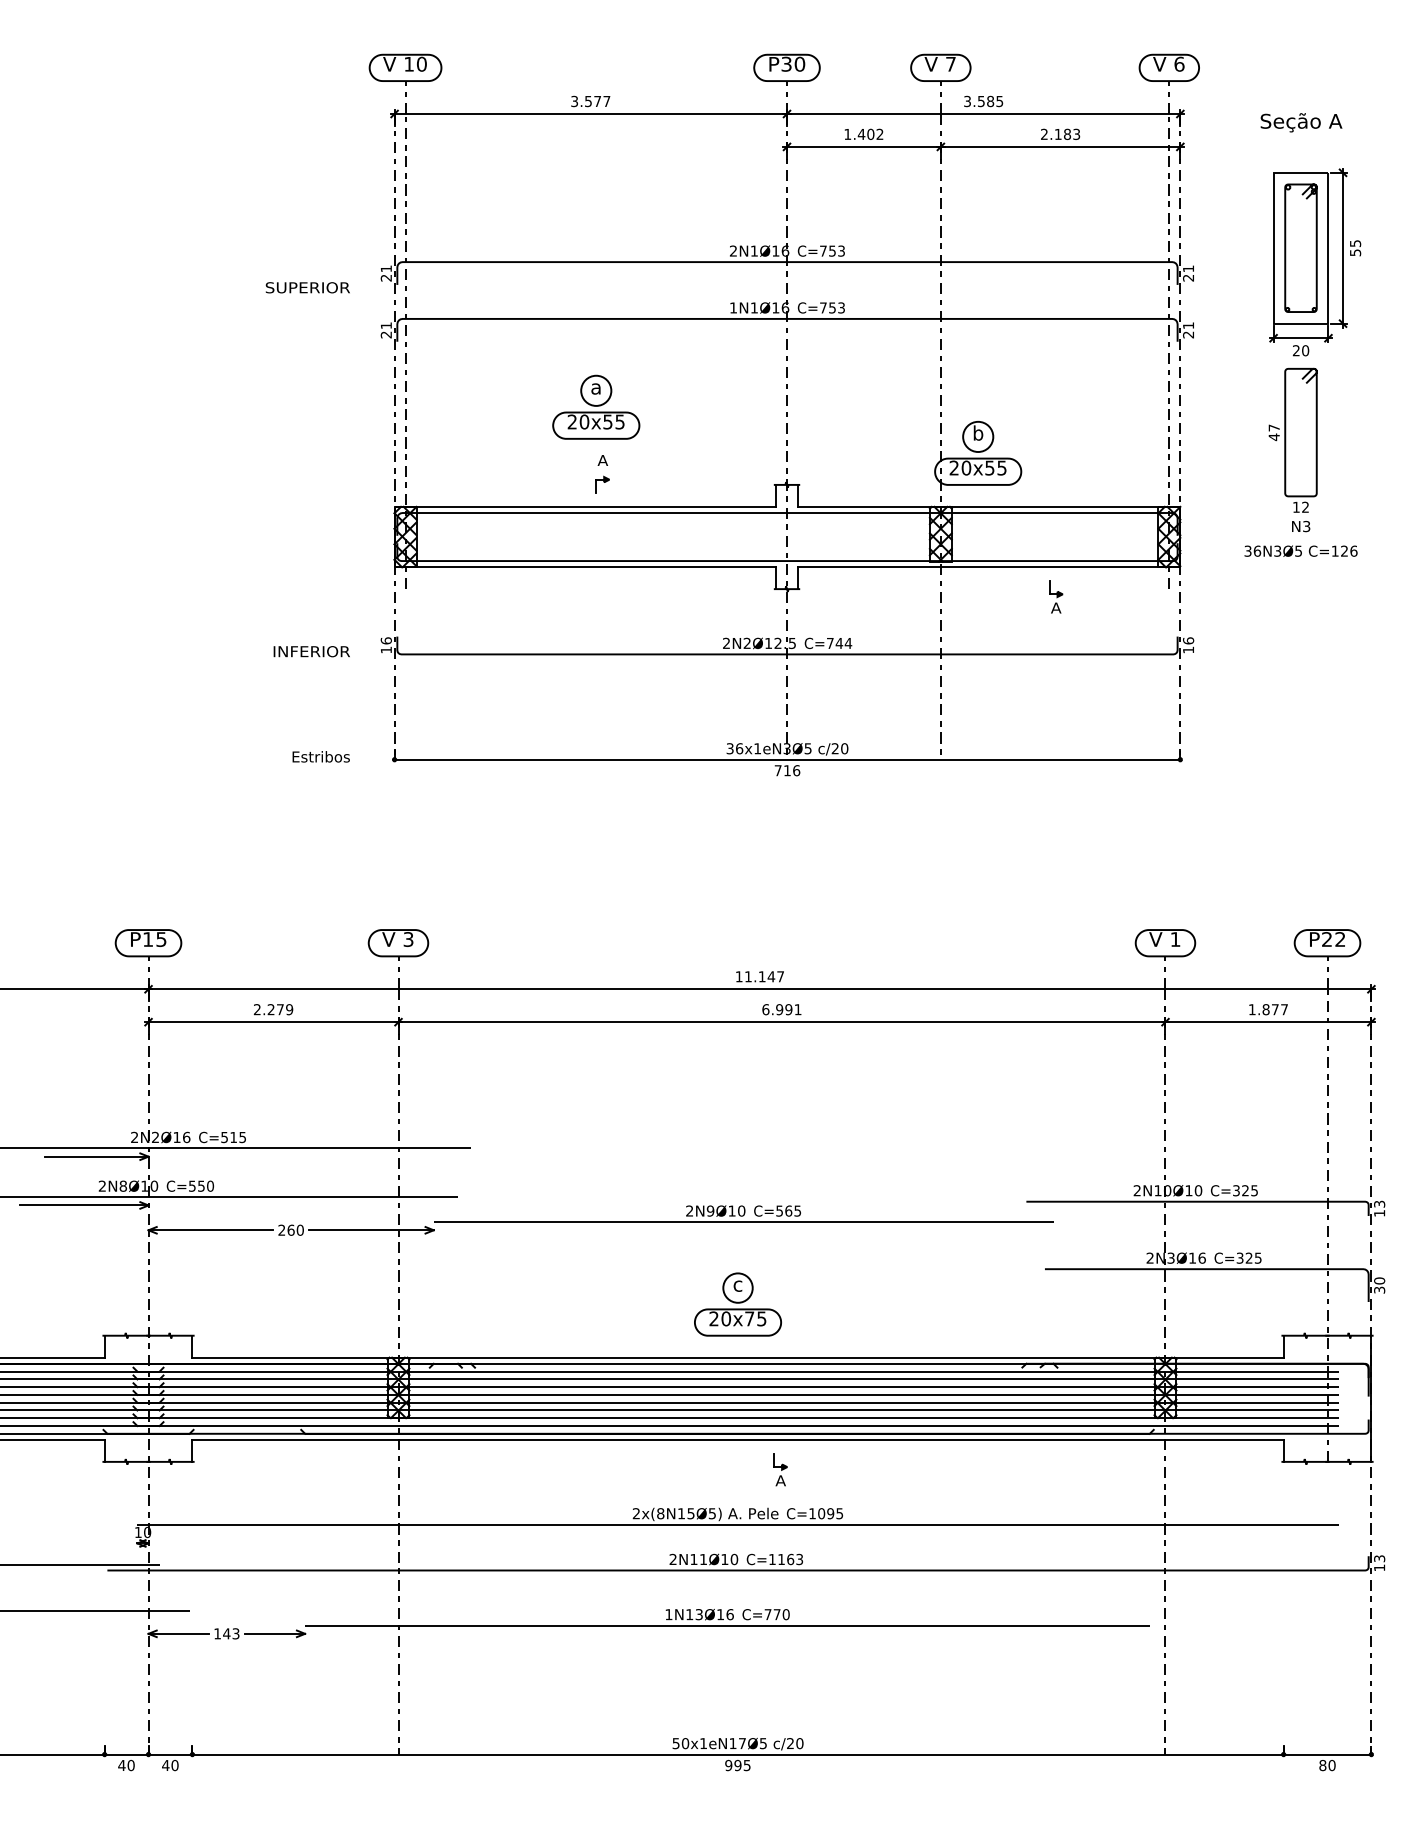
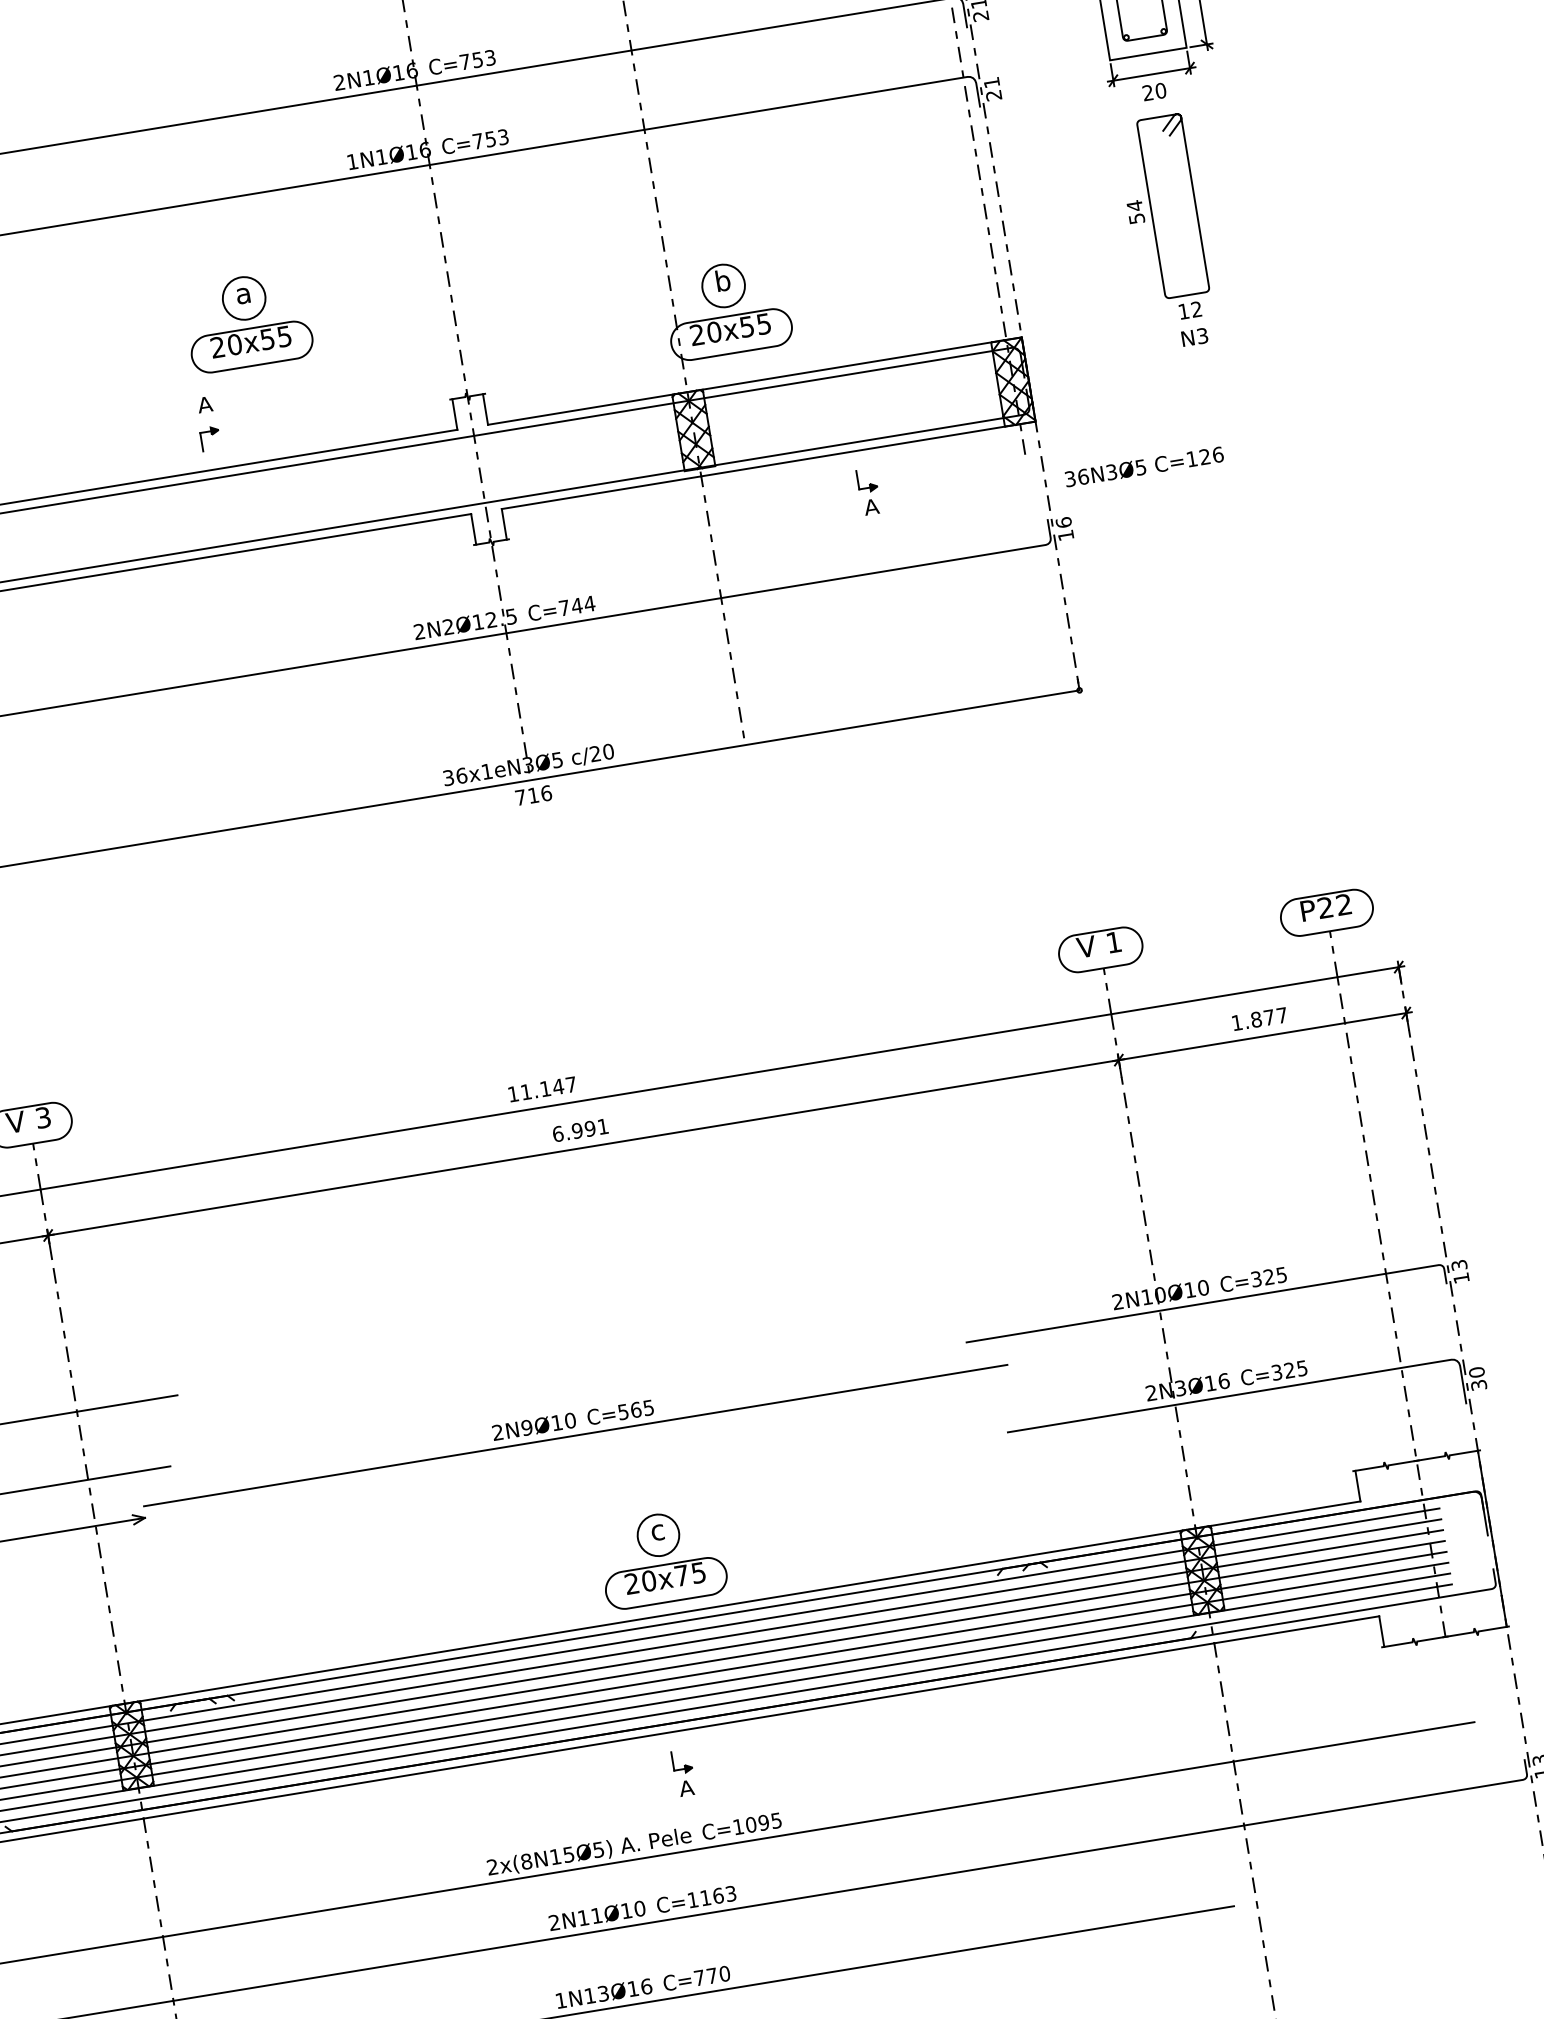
part: (596, 406) -> (248, 320), moved
text: (1273, 432) -> (1134, 212), 47 -> 54
text: (1300, 550) -> (1143, 466), moved
part: (737, 1304) -> (661, 1558), moved

